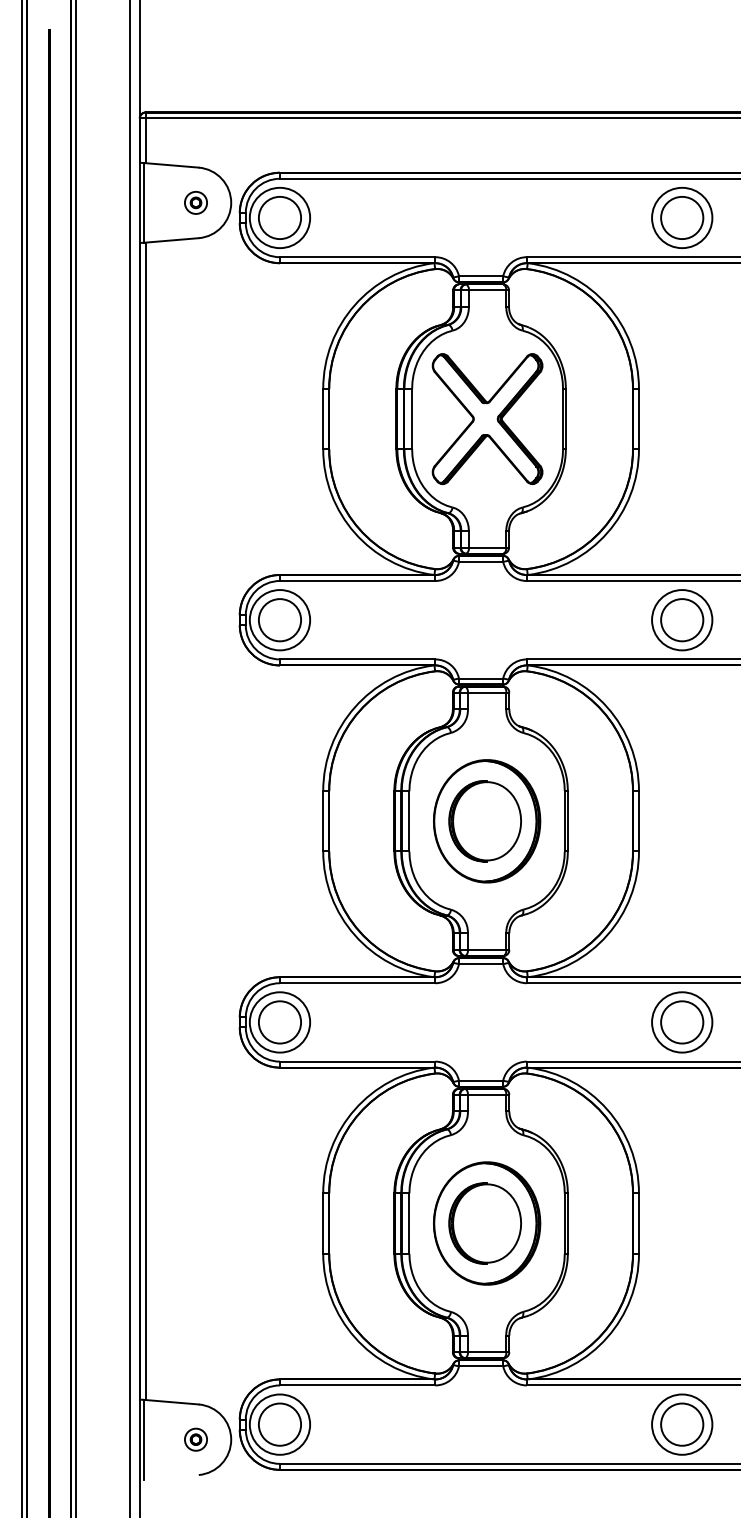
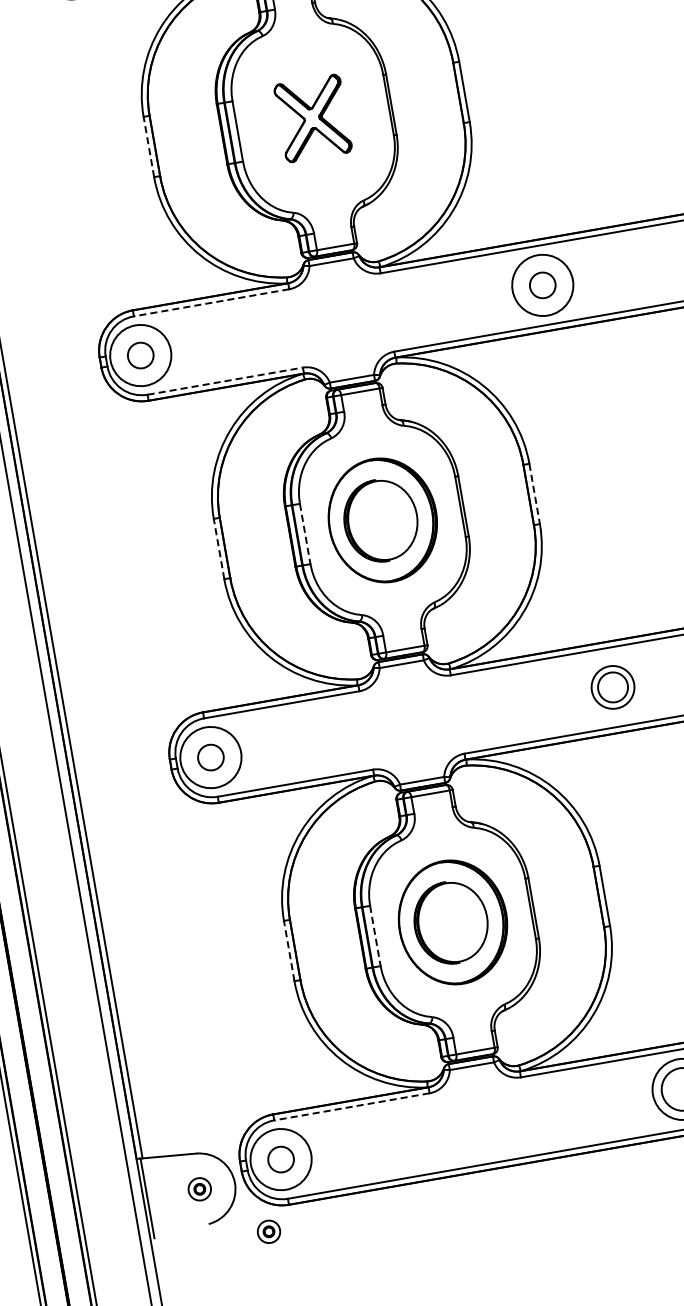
line: (323, 418) -> (149, 146), solid -> dashed
part: (487, 419) -> (313, 118), size x0.6
line: (357, 581) -> (211, 303), solid -> dashed
circle: (279, 620) -> (140, 355), size x0.6
circle: (682, 620) -> (543, 285), size x0.6
line: (357, 659) -> (225, 381), solid -> dashed
line: (323, 820) -> (219, 548), solid -> dashed
line: (409, 821) -> (305, 534), solid -> dashed
line: (638, 821) -> (534, 494), solid -> dashed
circle: (279, 1022) -> (210, 757), size x0.6
part: (682, 1022) -> (613, 687), size x0.7
line: (323, 1223) -> (289, 950), solid -> dashed
line: (409, 1224) -> (375, 936), solid -> dashed
line: (357, 1385) -> (351, 1106), solid -> dashed
circle: (279, 1424) -> (280, 1159), size x0.6
part: (255, 1492) -> (268, 1231), added

